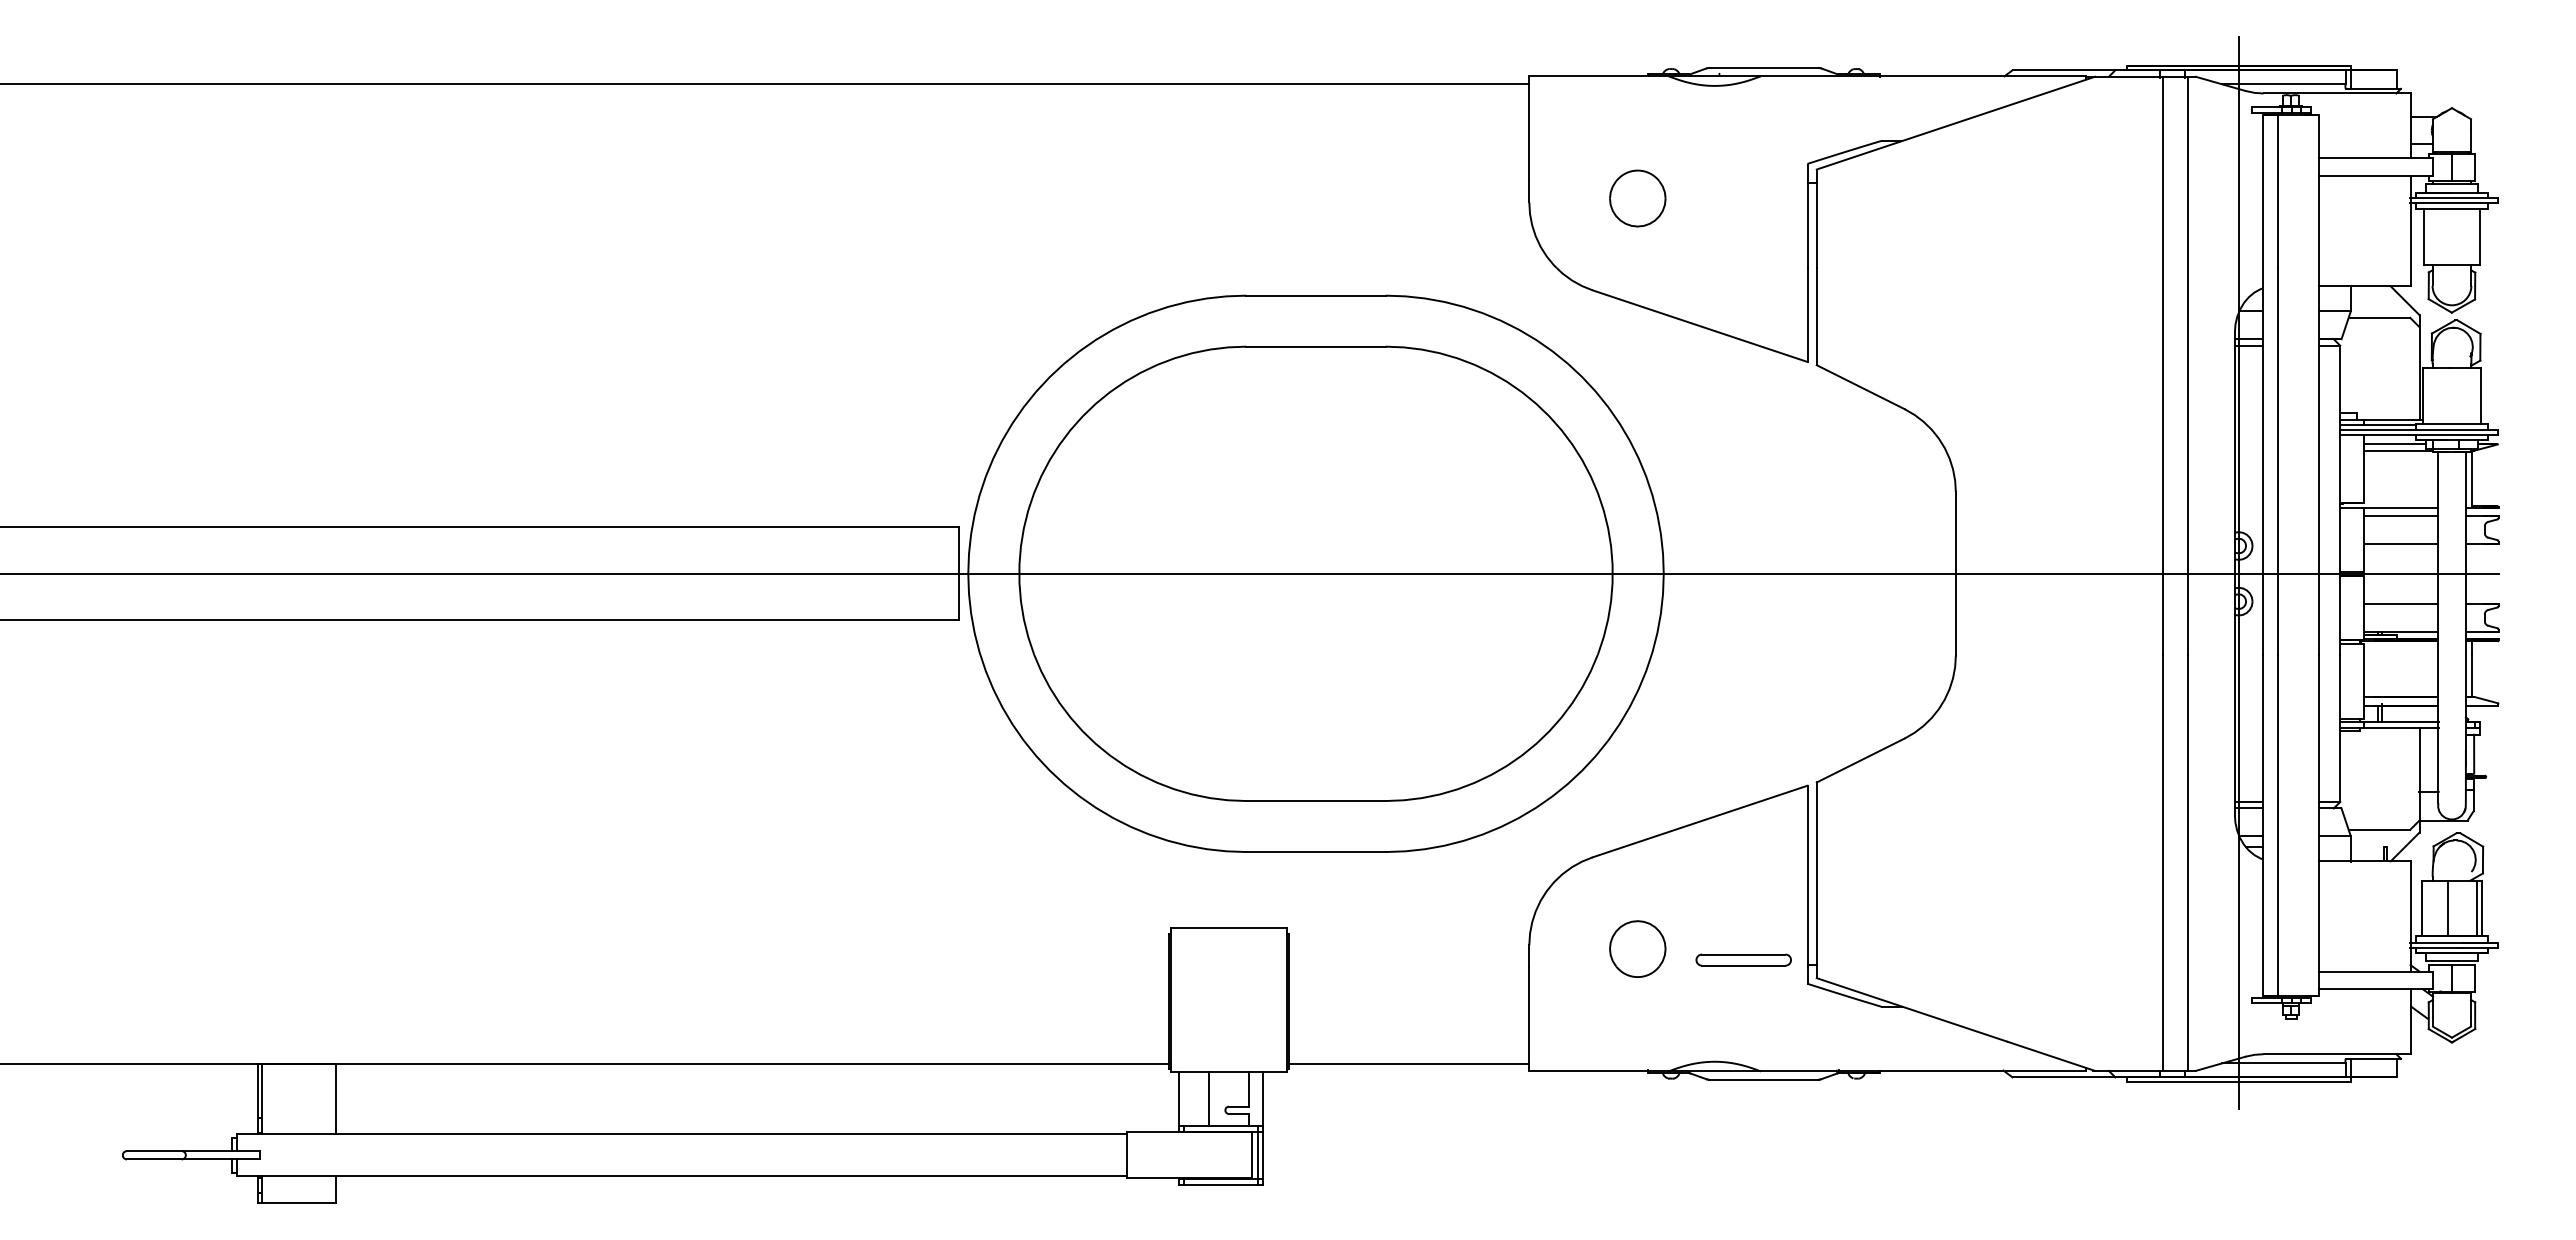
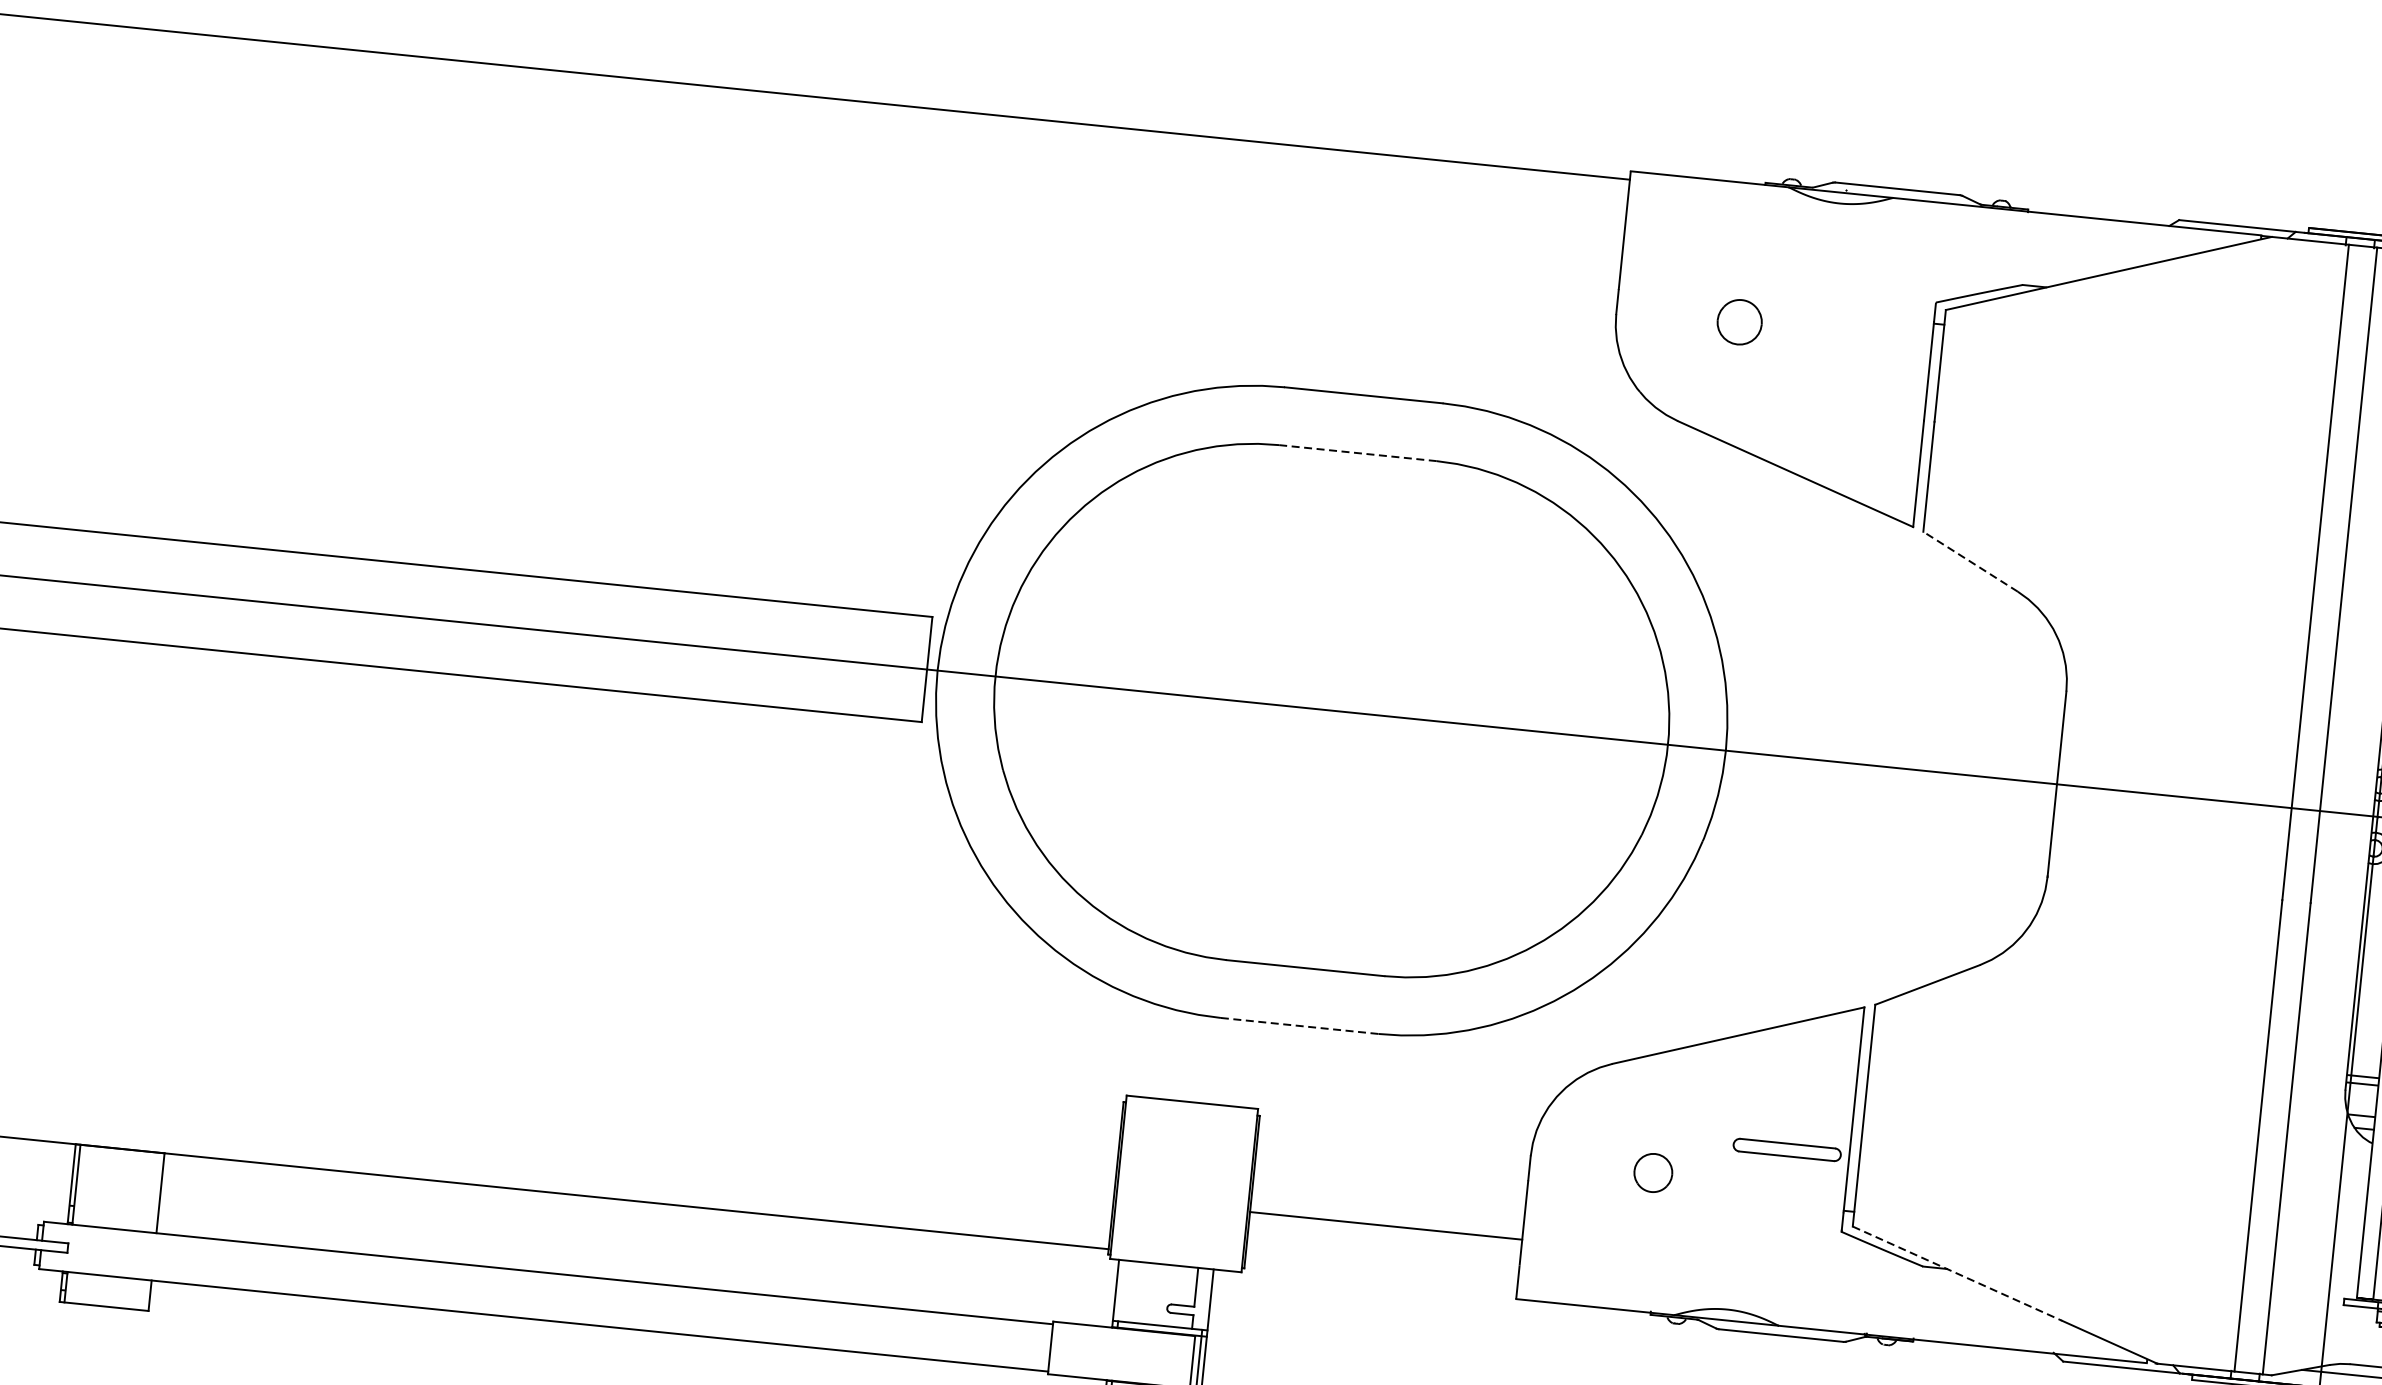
part: (1637, 198) -> (1739, 322), size x0.7
line: (1316, 346) -> (1358, 453), solid -> dashed
line: (1860, 386) -> (1970, 560), solid -> dashed
line: (1316, 852) -> (1300, 1026), solid -> dashed
part: (1637, 948) -> (1652, 1172), size x0.6
part: (1743, 959) -> (1787, 1149), moved
line: (1912, 1009) -> (1957, 1273), solid -> dashed
line: (1409, 1063) -> (1386, 1225), moved
line: (1209, 1099) -> (1150, 1294), removed

